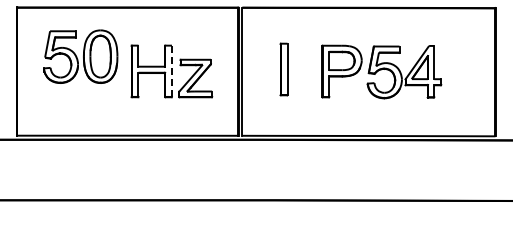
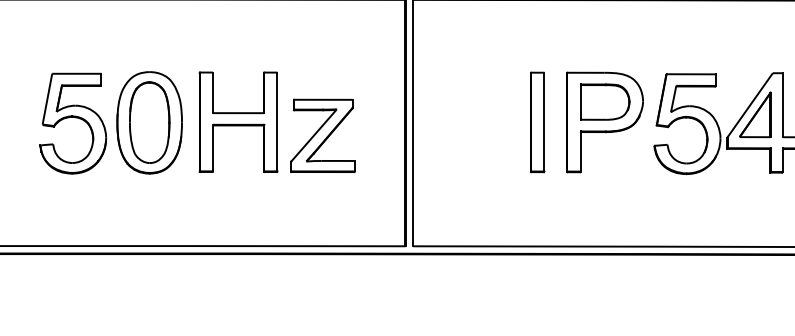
part: (80, 56) -> (110, 122), moved
part: (283, 69) -> (536, 122), moved
line: (171, 71) -> (276, 122), dashed -> solid

